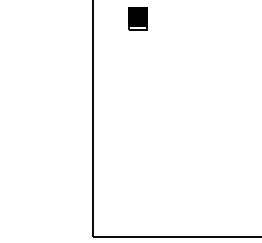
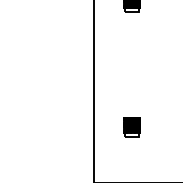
part: (137, 169) -> (131, 127), added

